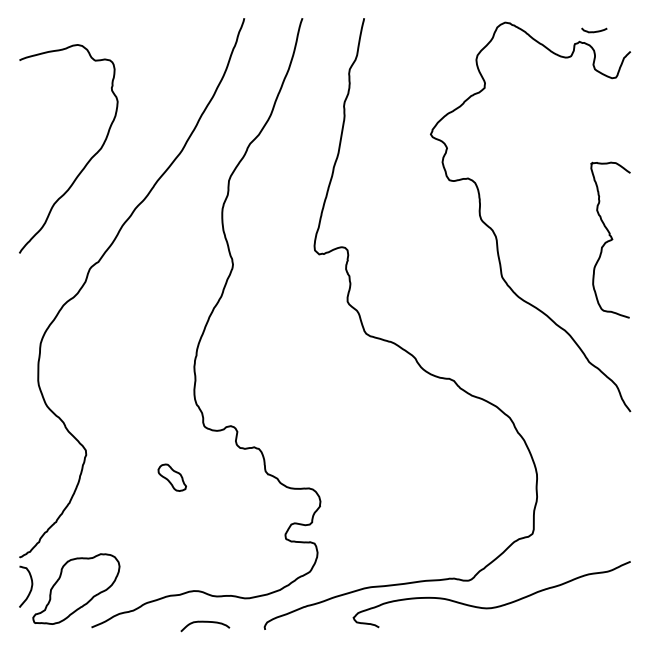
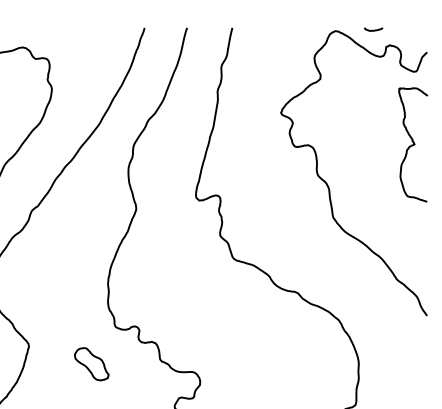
curve: (594, 31) -> (373, 30), moved
curve: (610, 239) -> (413, 144), moved
part: (172, 477) -> (92, 363), size x1.67

